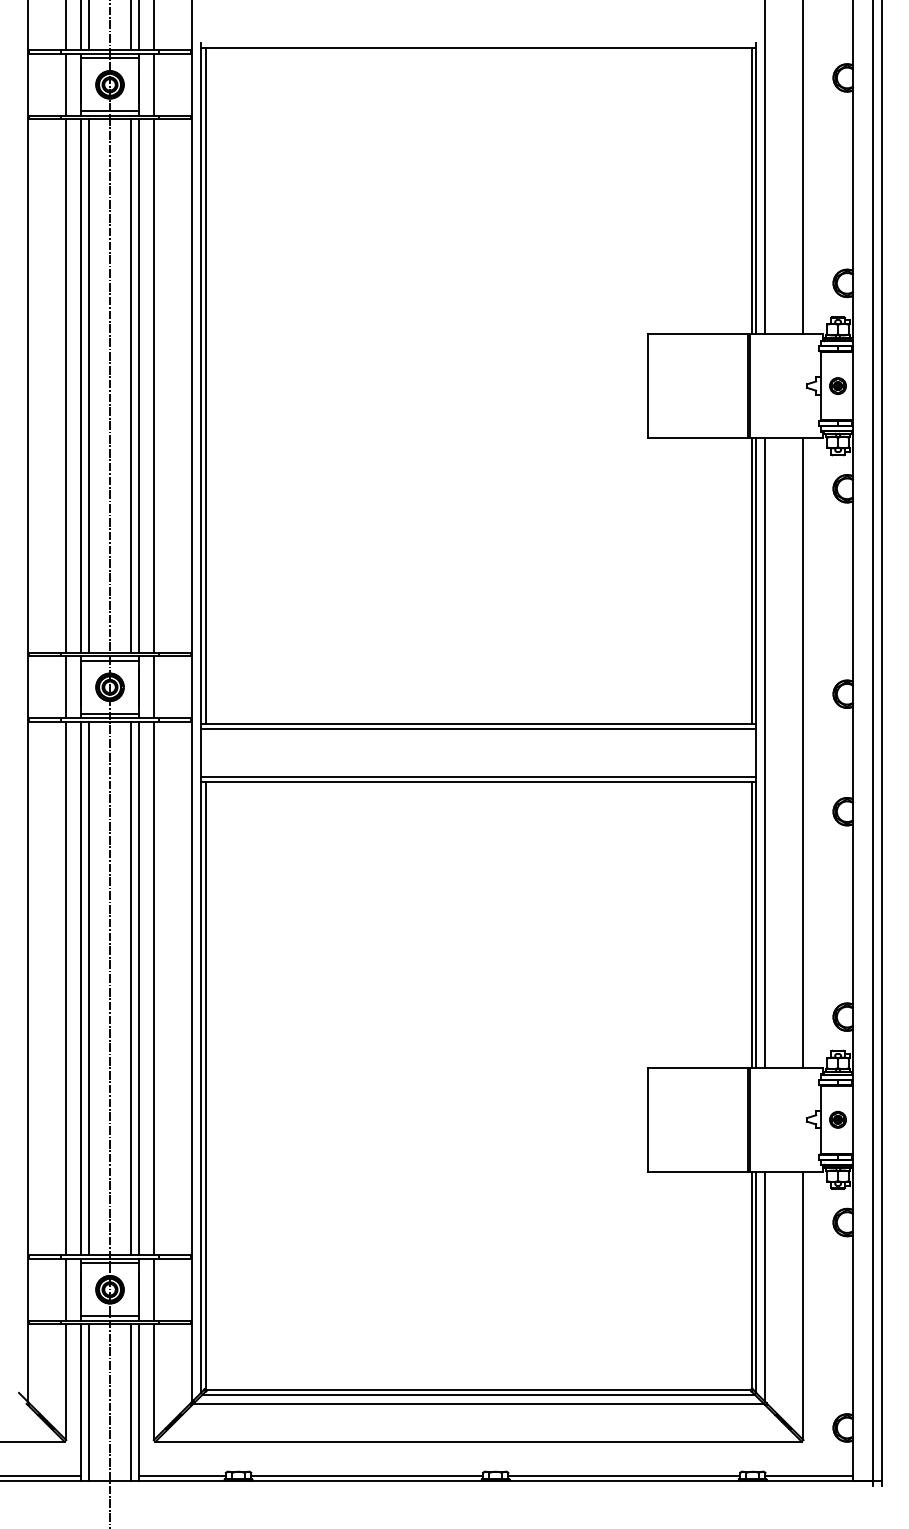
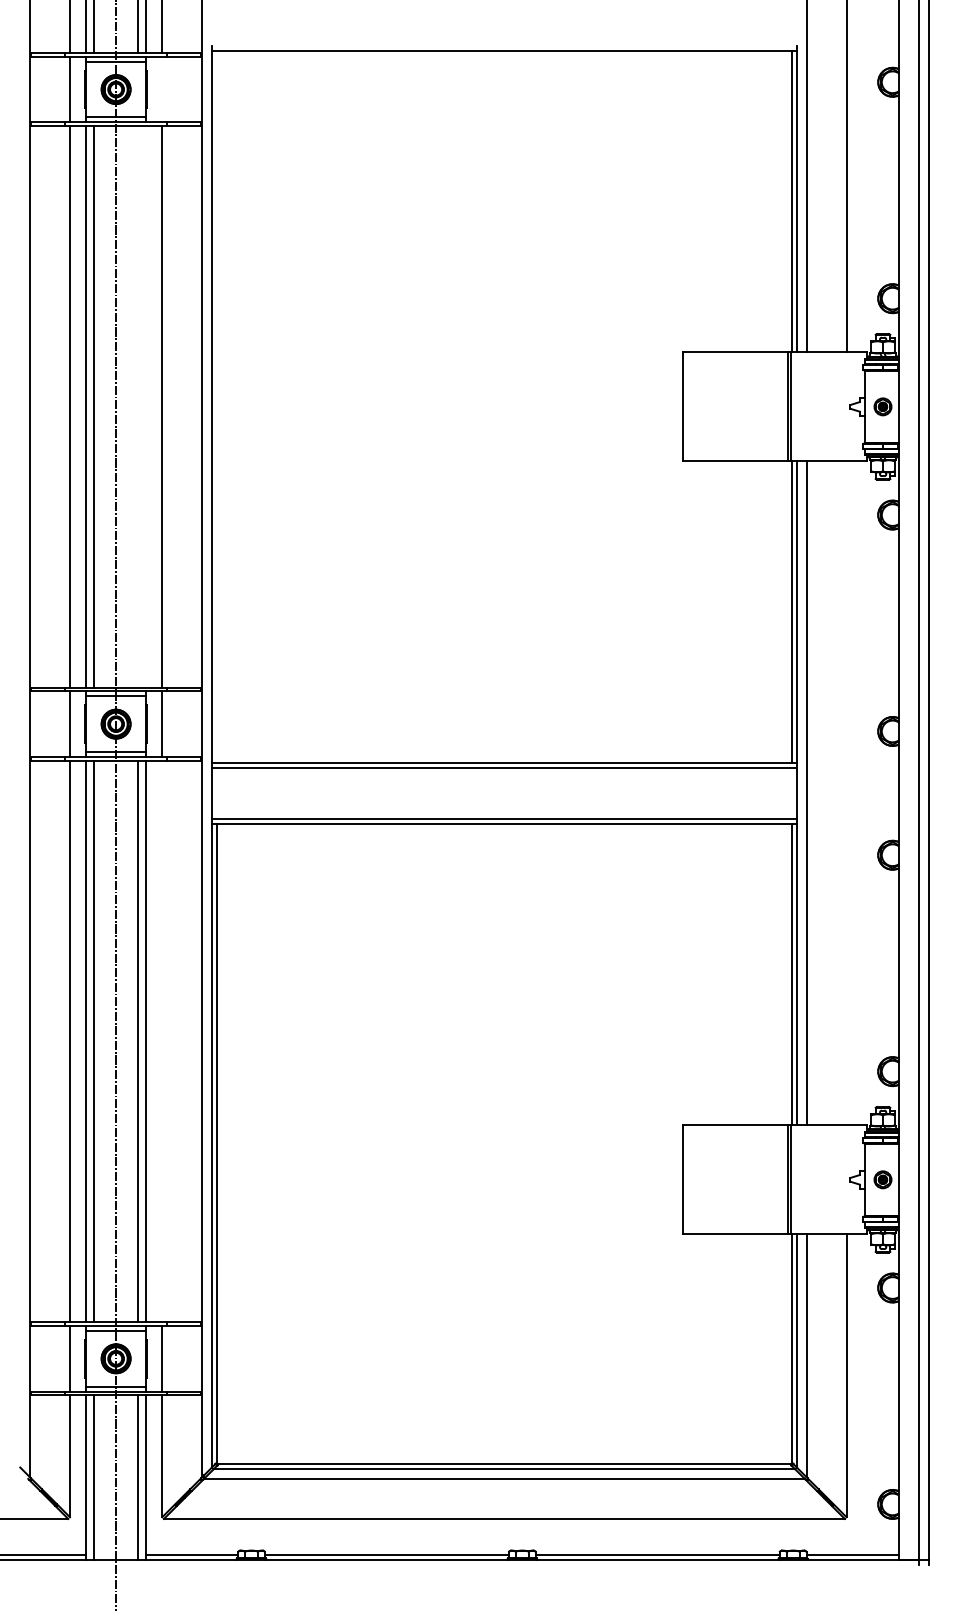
line: (154, 84) -> (162, 89), removed
line: (130, 385) -> (137, 406), removed
line: (138, 385) -> (146, 406), removed
line: (205, 385) -> (216, 406), removed
line: (803, 753) -> (846, 793), removed
line: (154, 988) -> (162, 1041), removed

